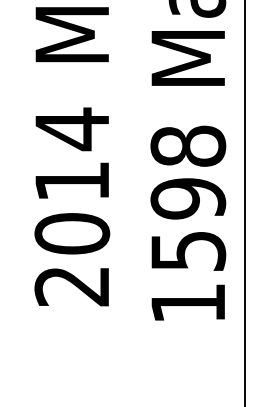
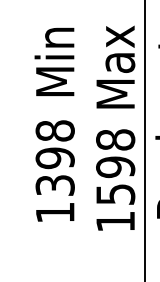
text: (70, 206) -> (54, 171), 2014 -> 1398

